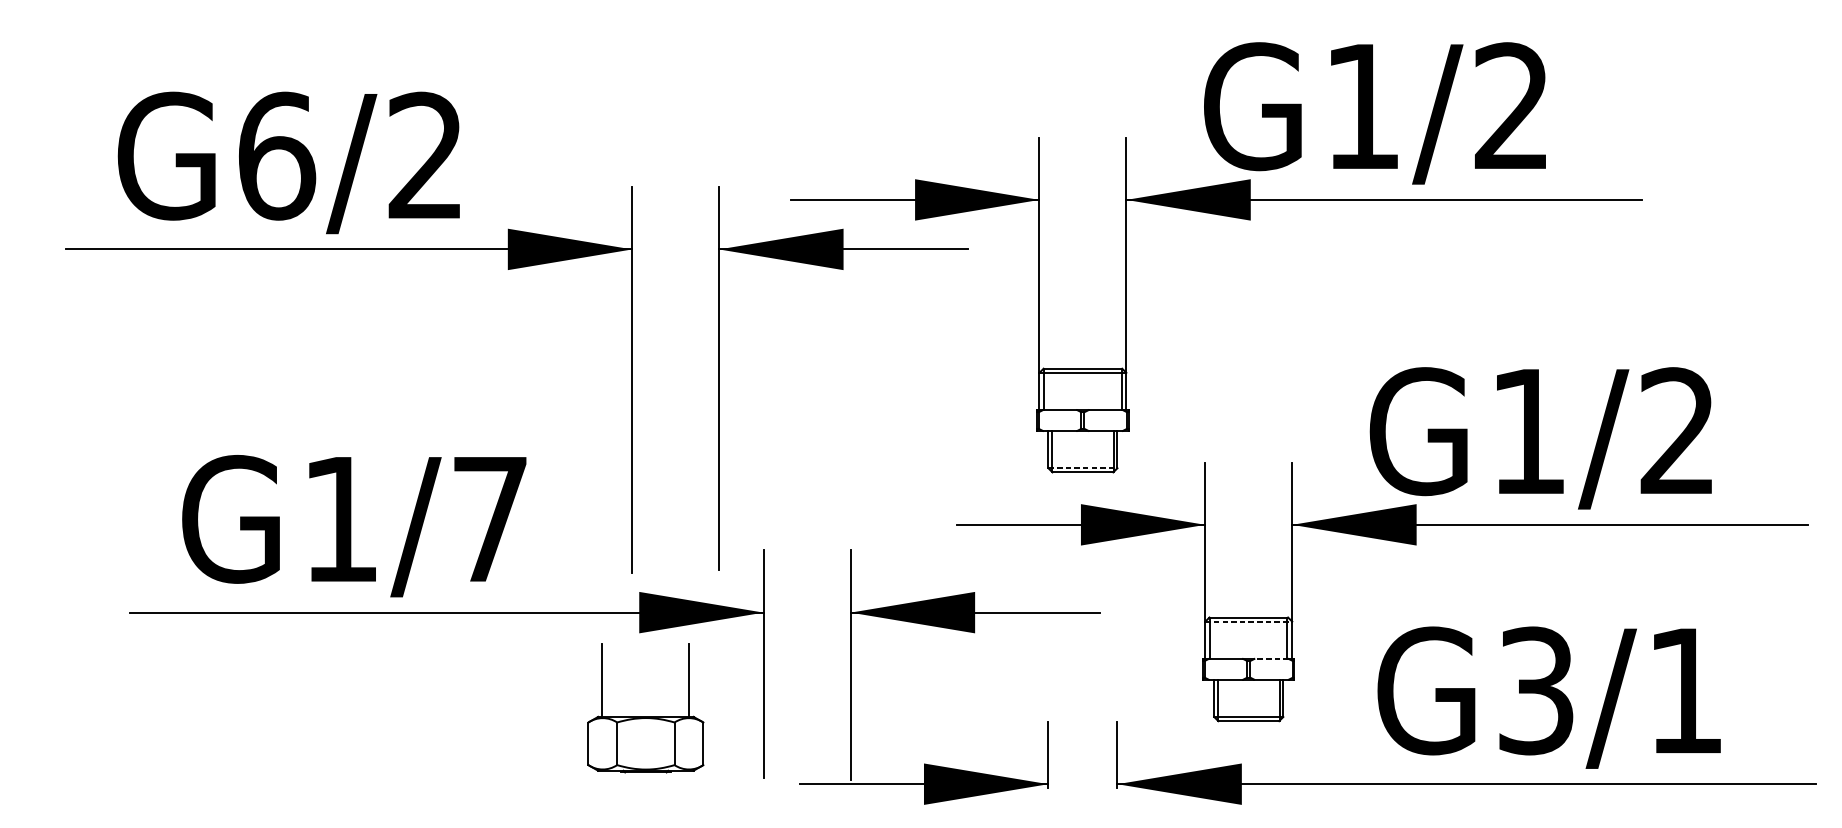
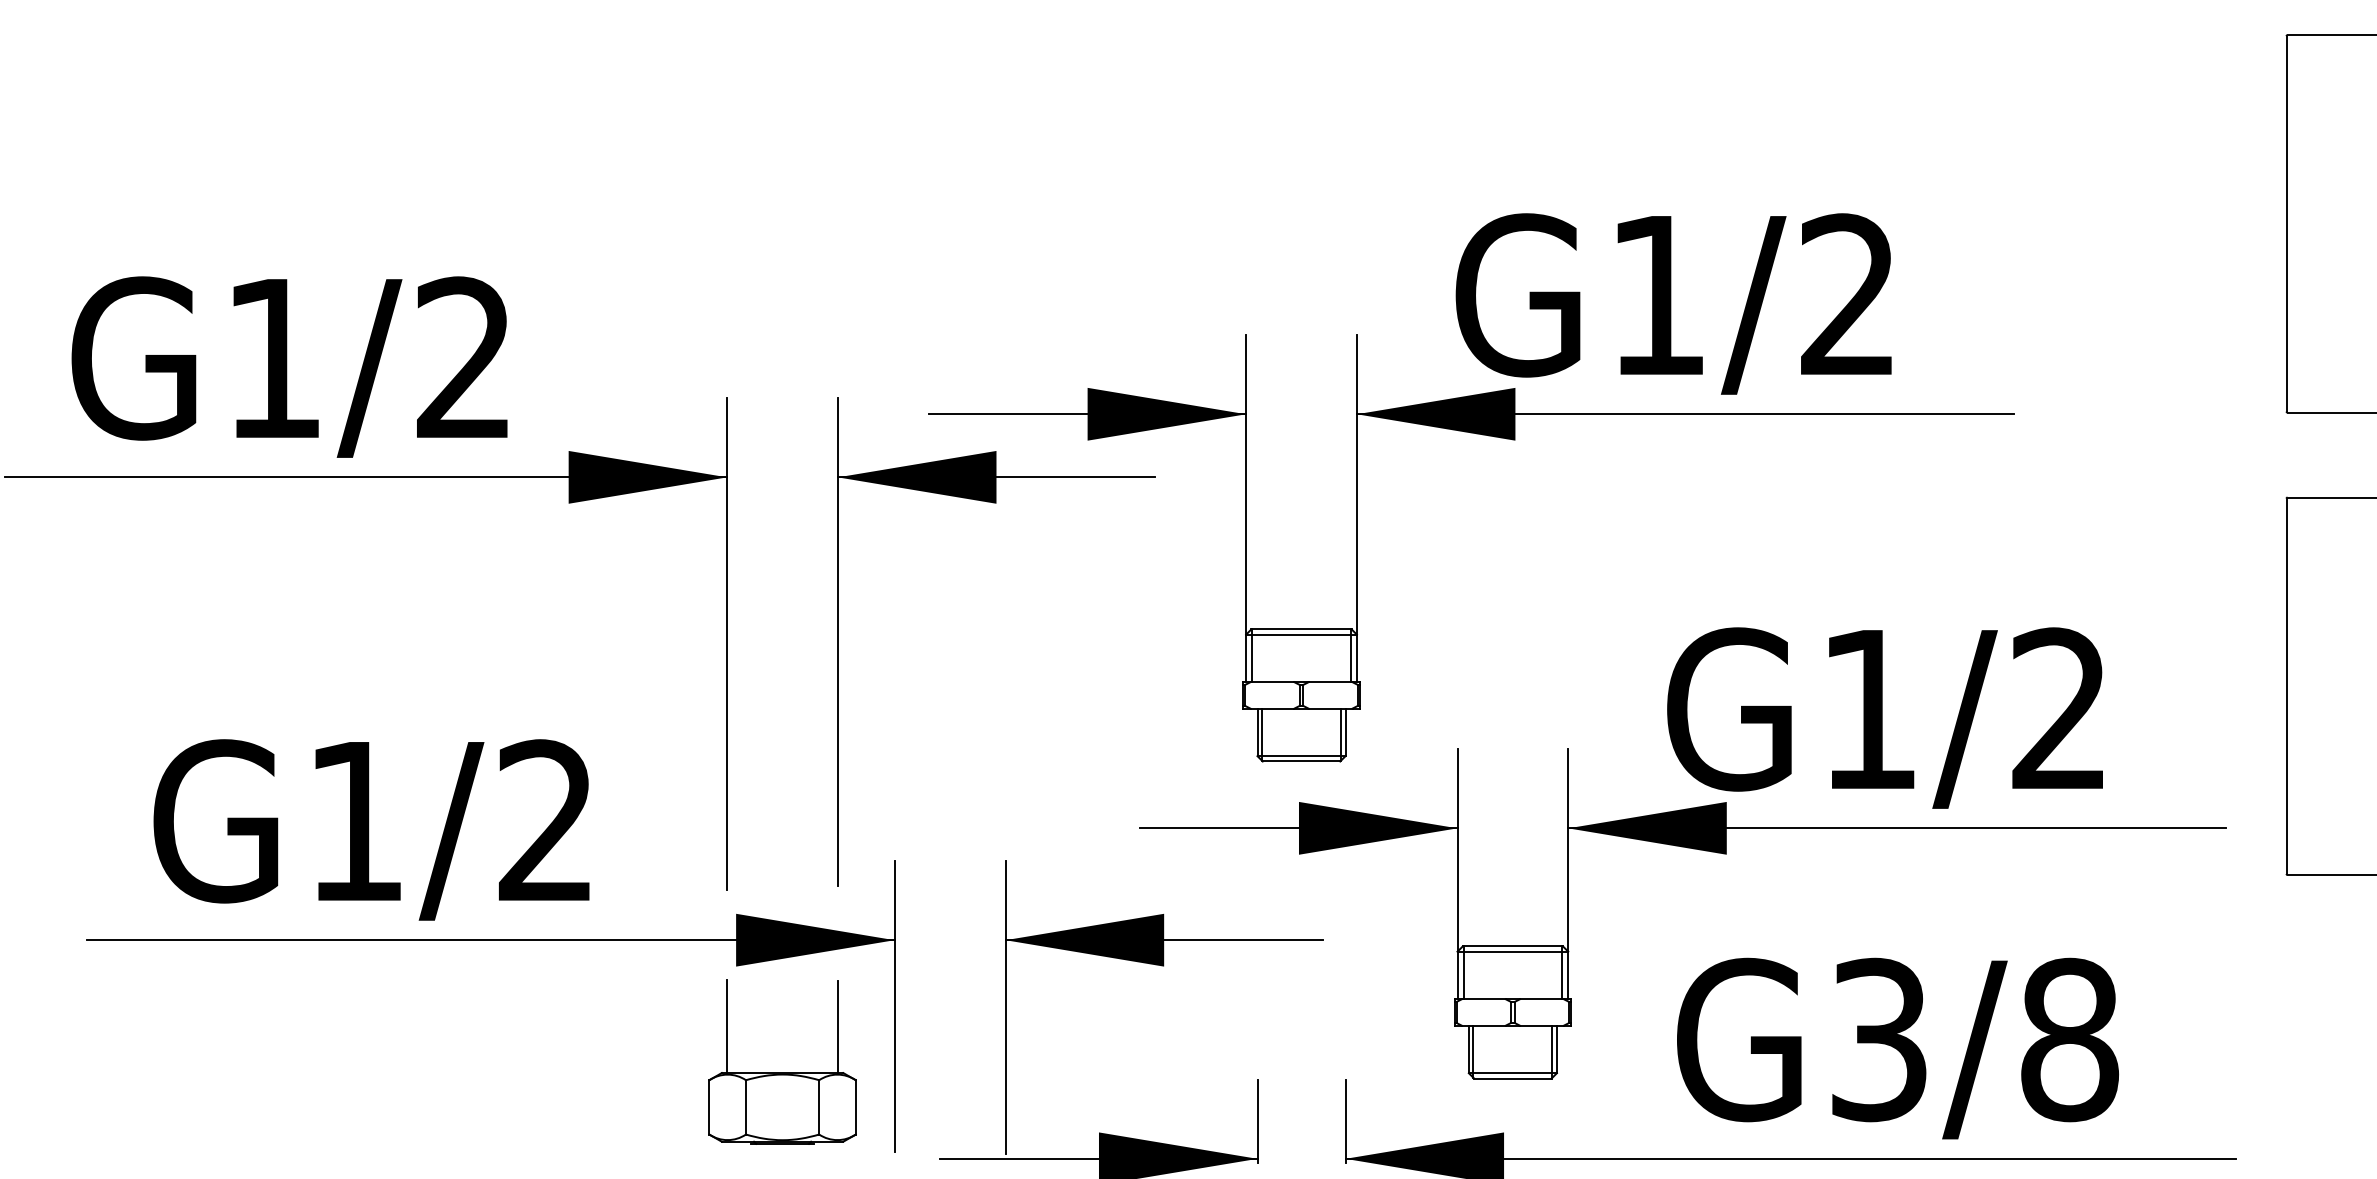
text: (277, 156) -> (275, 358), G6/2 -> G1/2
line: (1083, 468) -> (1302, 756), dashed -> solid
text: (489, 517) -> (545, 819), G1/7 -> G1/2
line: (1249, 621) -> (1513, 951), dashed -> solid
line: (1271, 659) -> (1541, 999), dashed -> solid
text: (1686, 690) -> (2070, 1039), G3/1 -> G3/8
part: (645, 716) -> (782, 1072), moved

